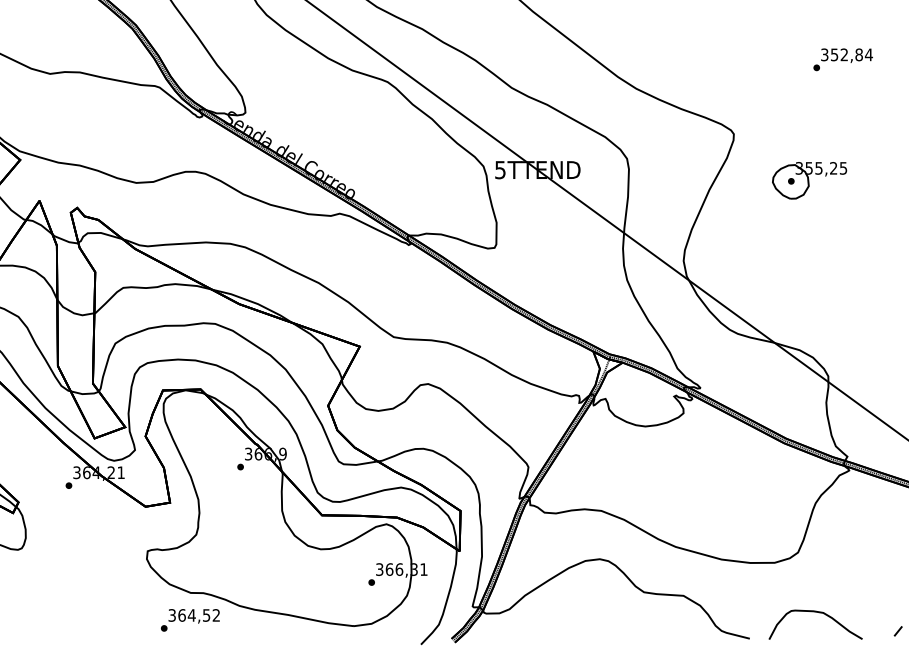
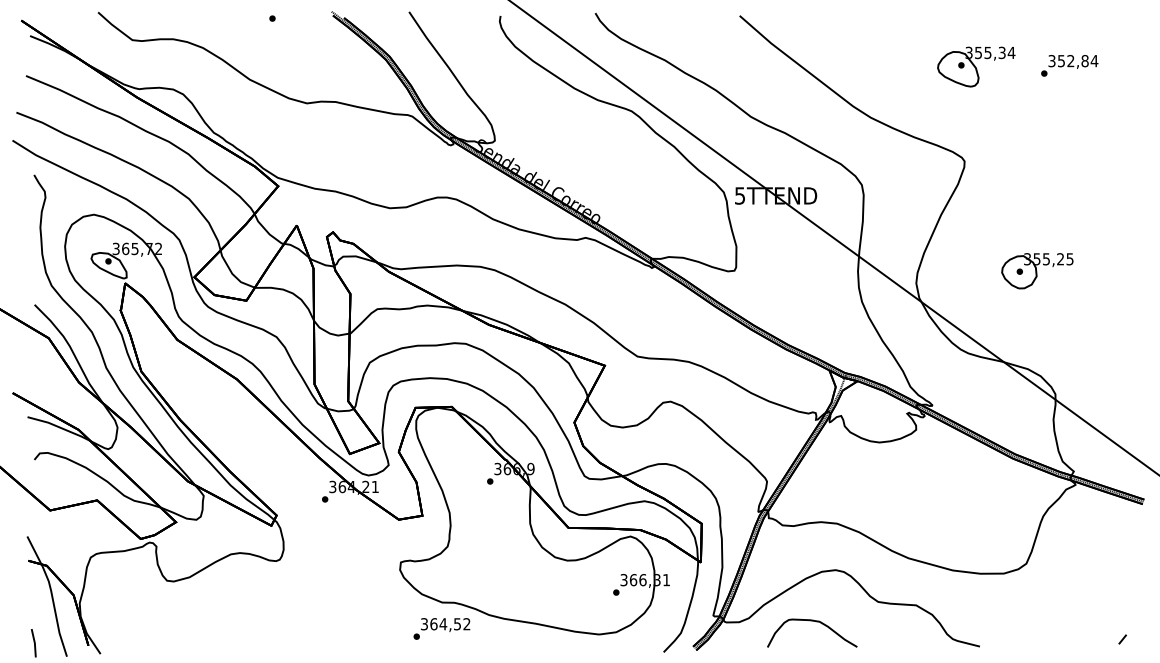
part: (746, 35) -> (976, 66), added
text: (842, 59) -> (1069, 65), moved
part: (809, 181) -> (1037, 271), moved
curve: (820, 613) -> (816, 622), moved

